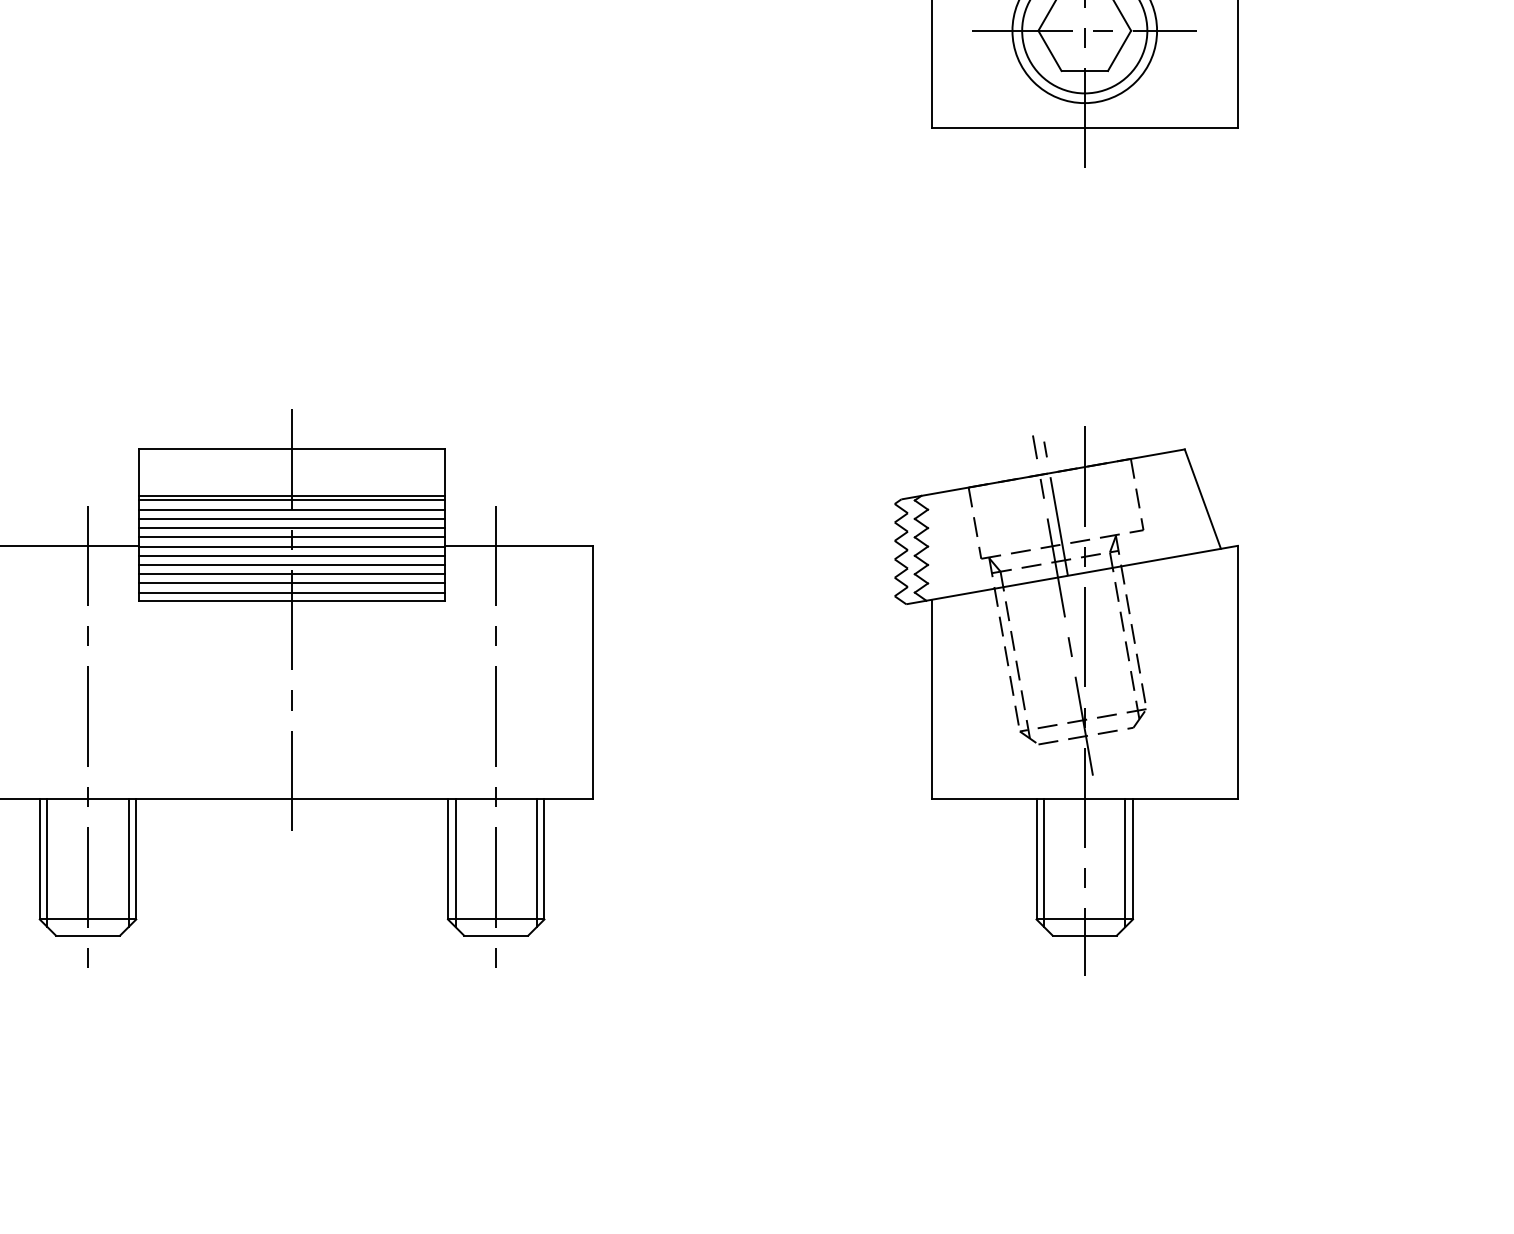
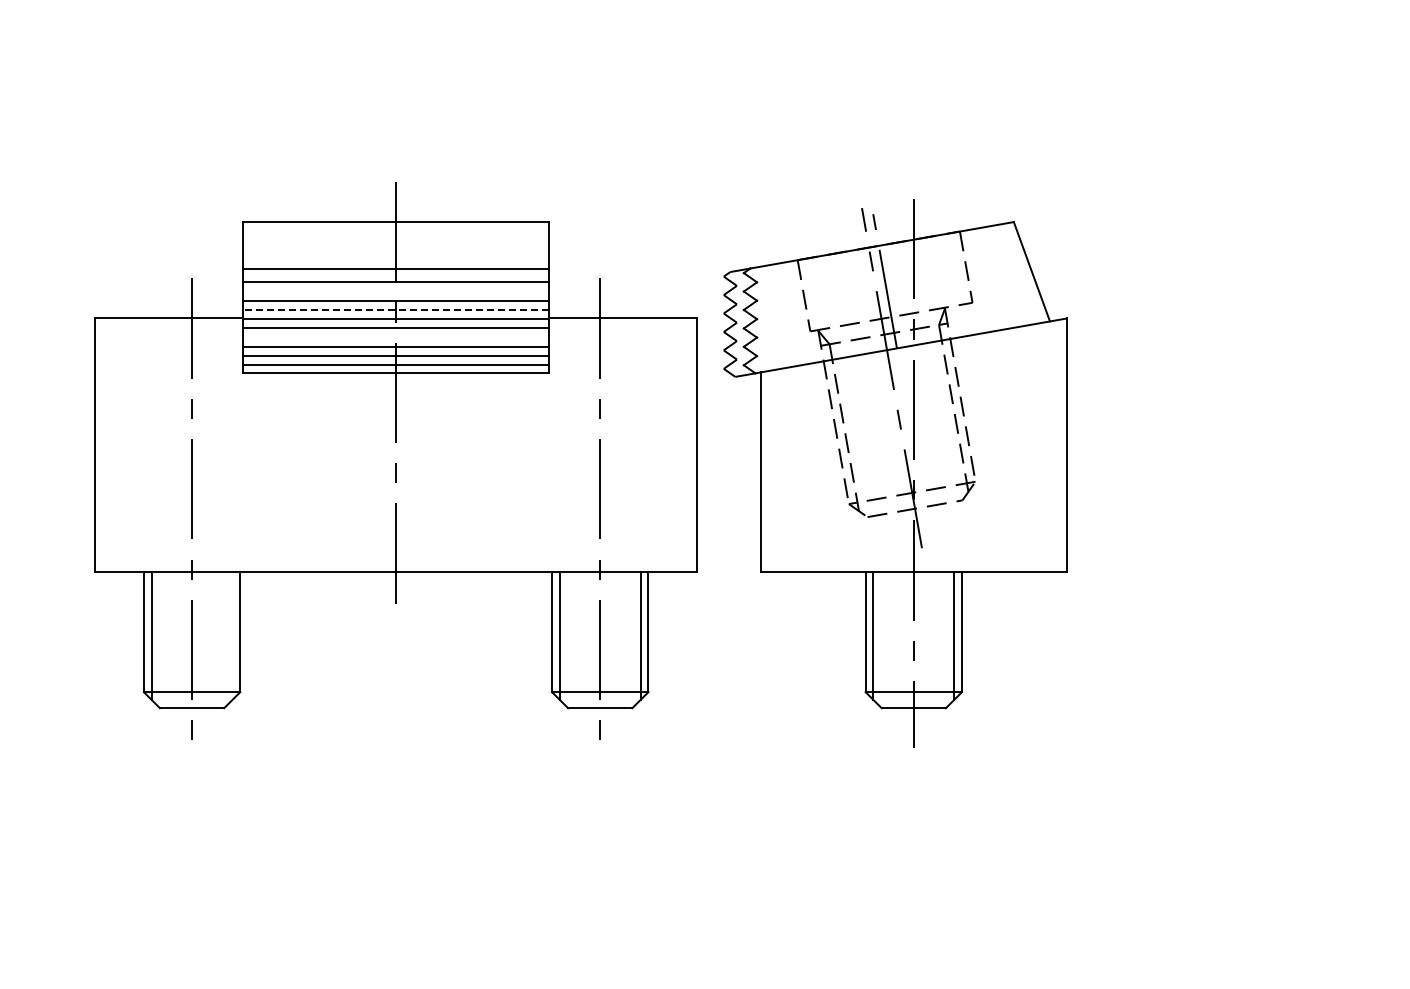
line: (292, 500) -> (396, 273), removed
line: (292, 518) -> (396, 291), removed
line: (291, 537) -> (395, 310), solid -> dashed
line: (292, 564) -> (396, 337), removed
part: (1066, 700) -> (895, 473), moved
line: (128, 862) -> (232, 635), removed

